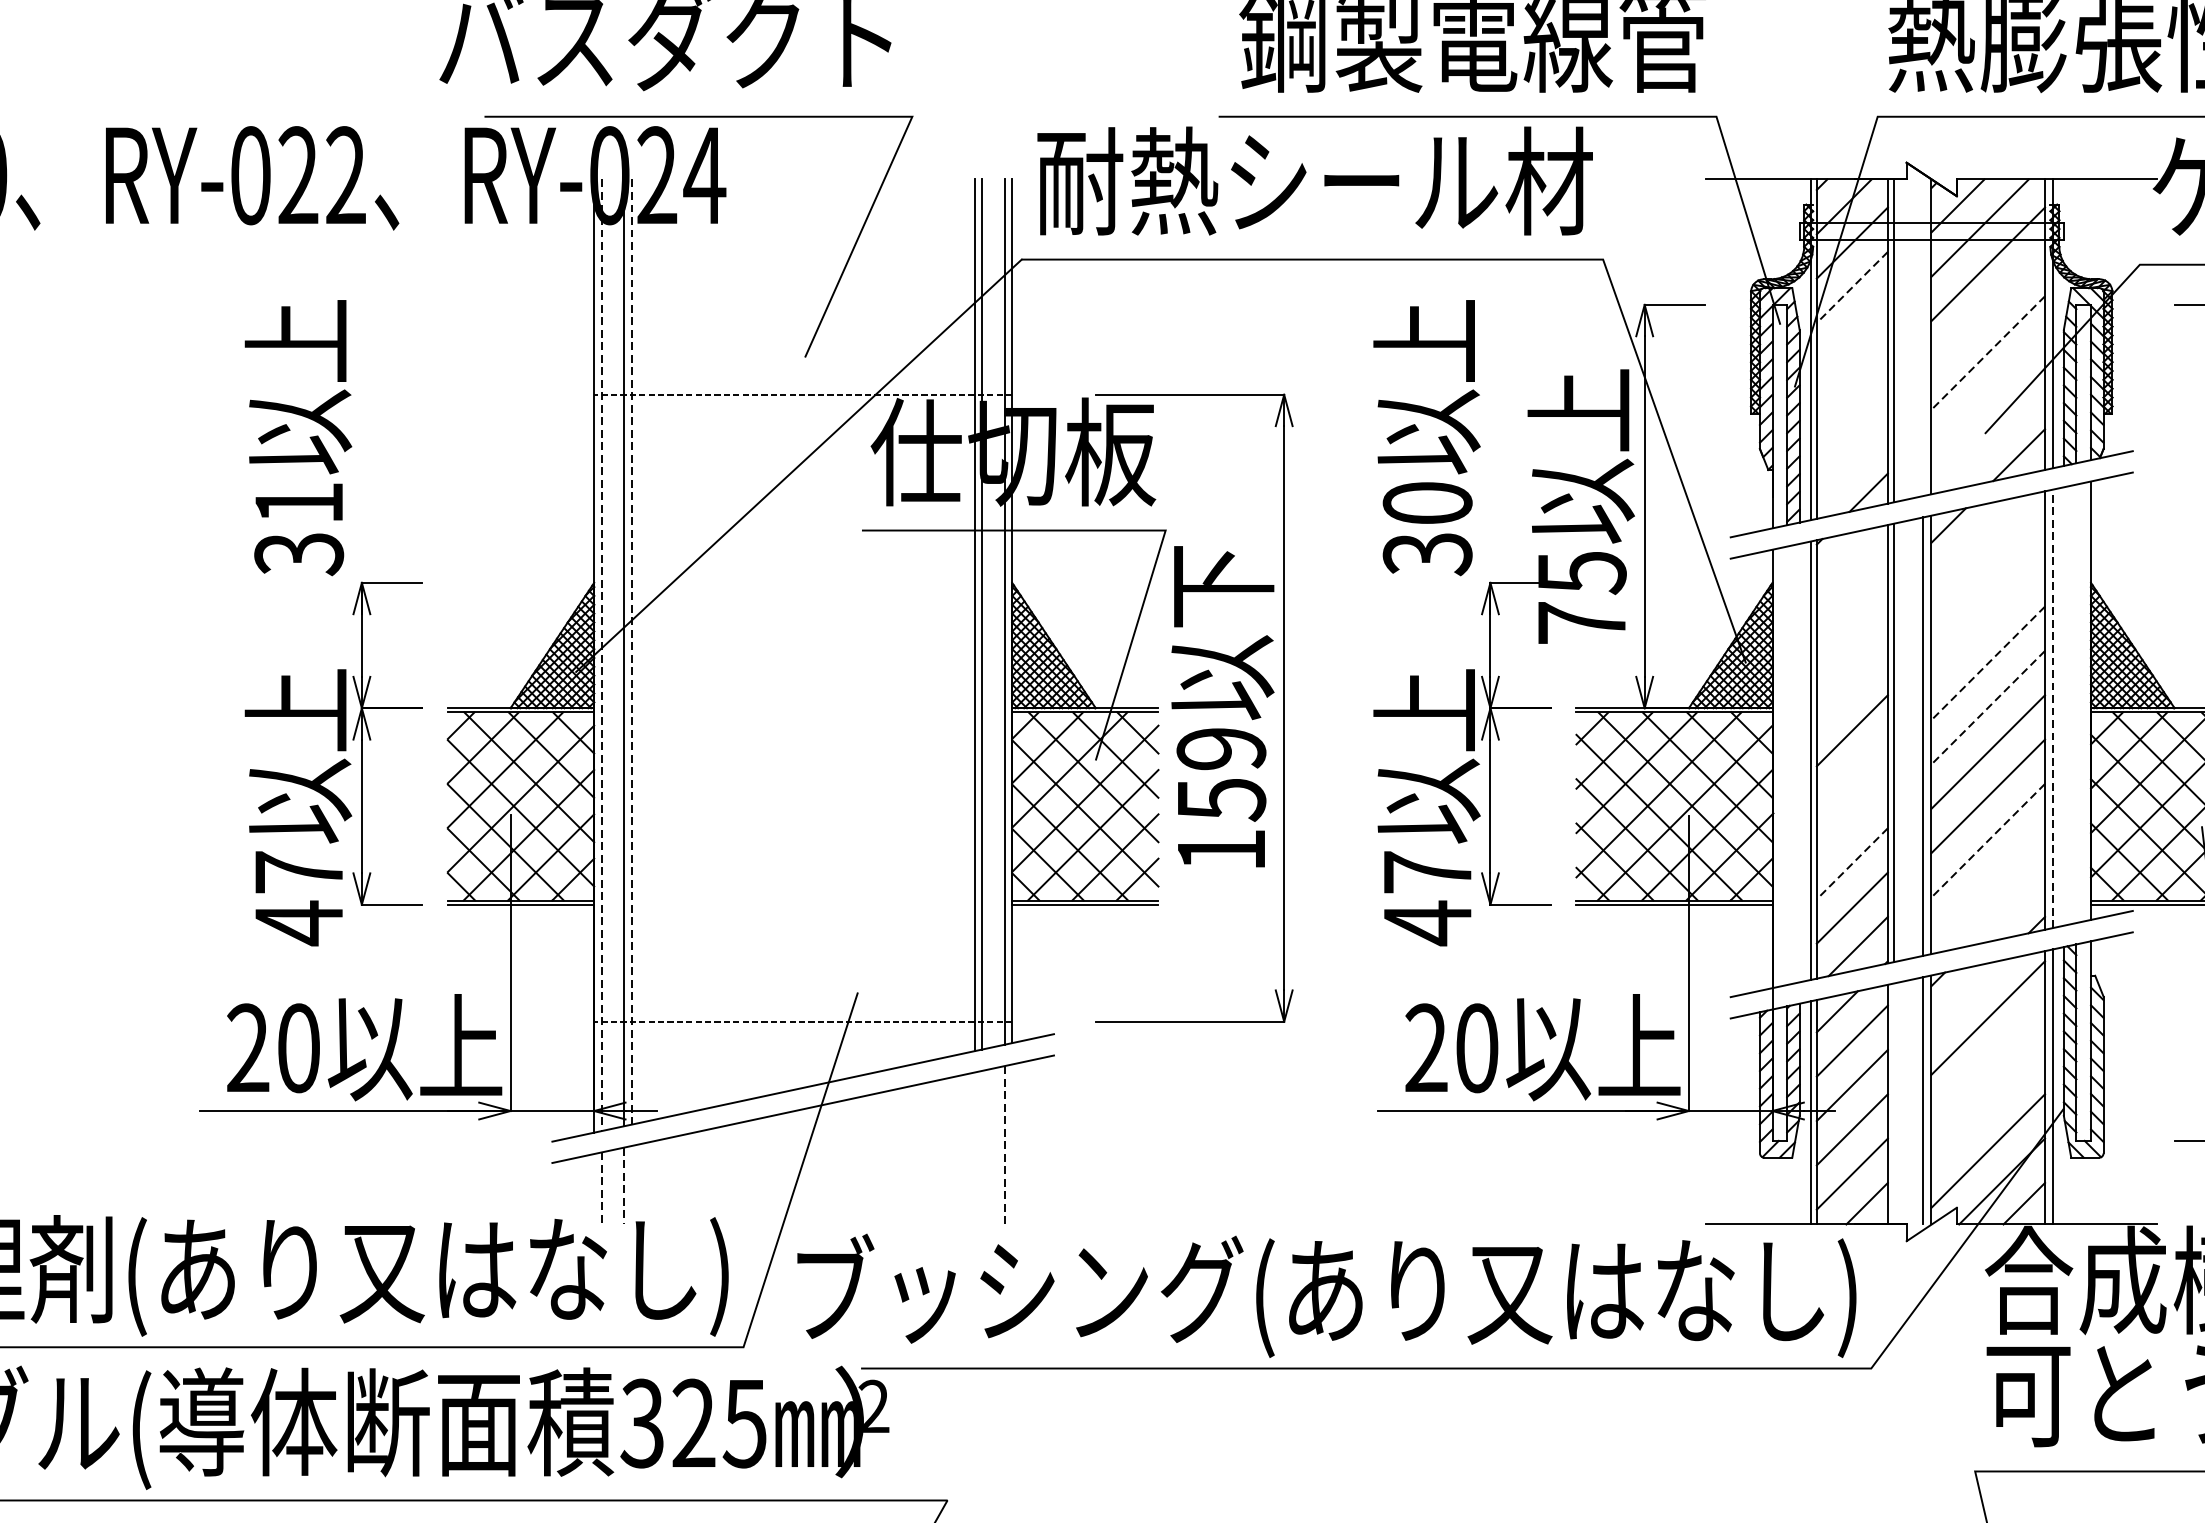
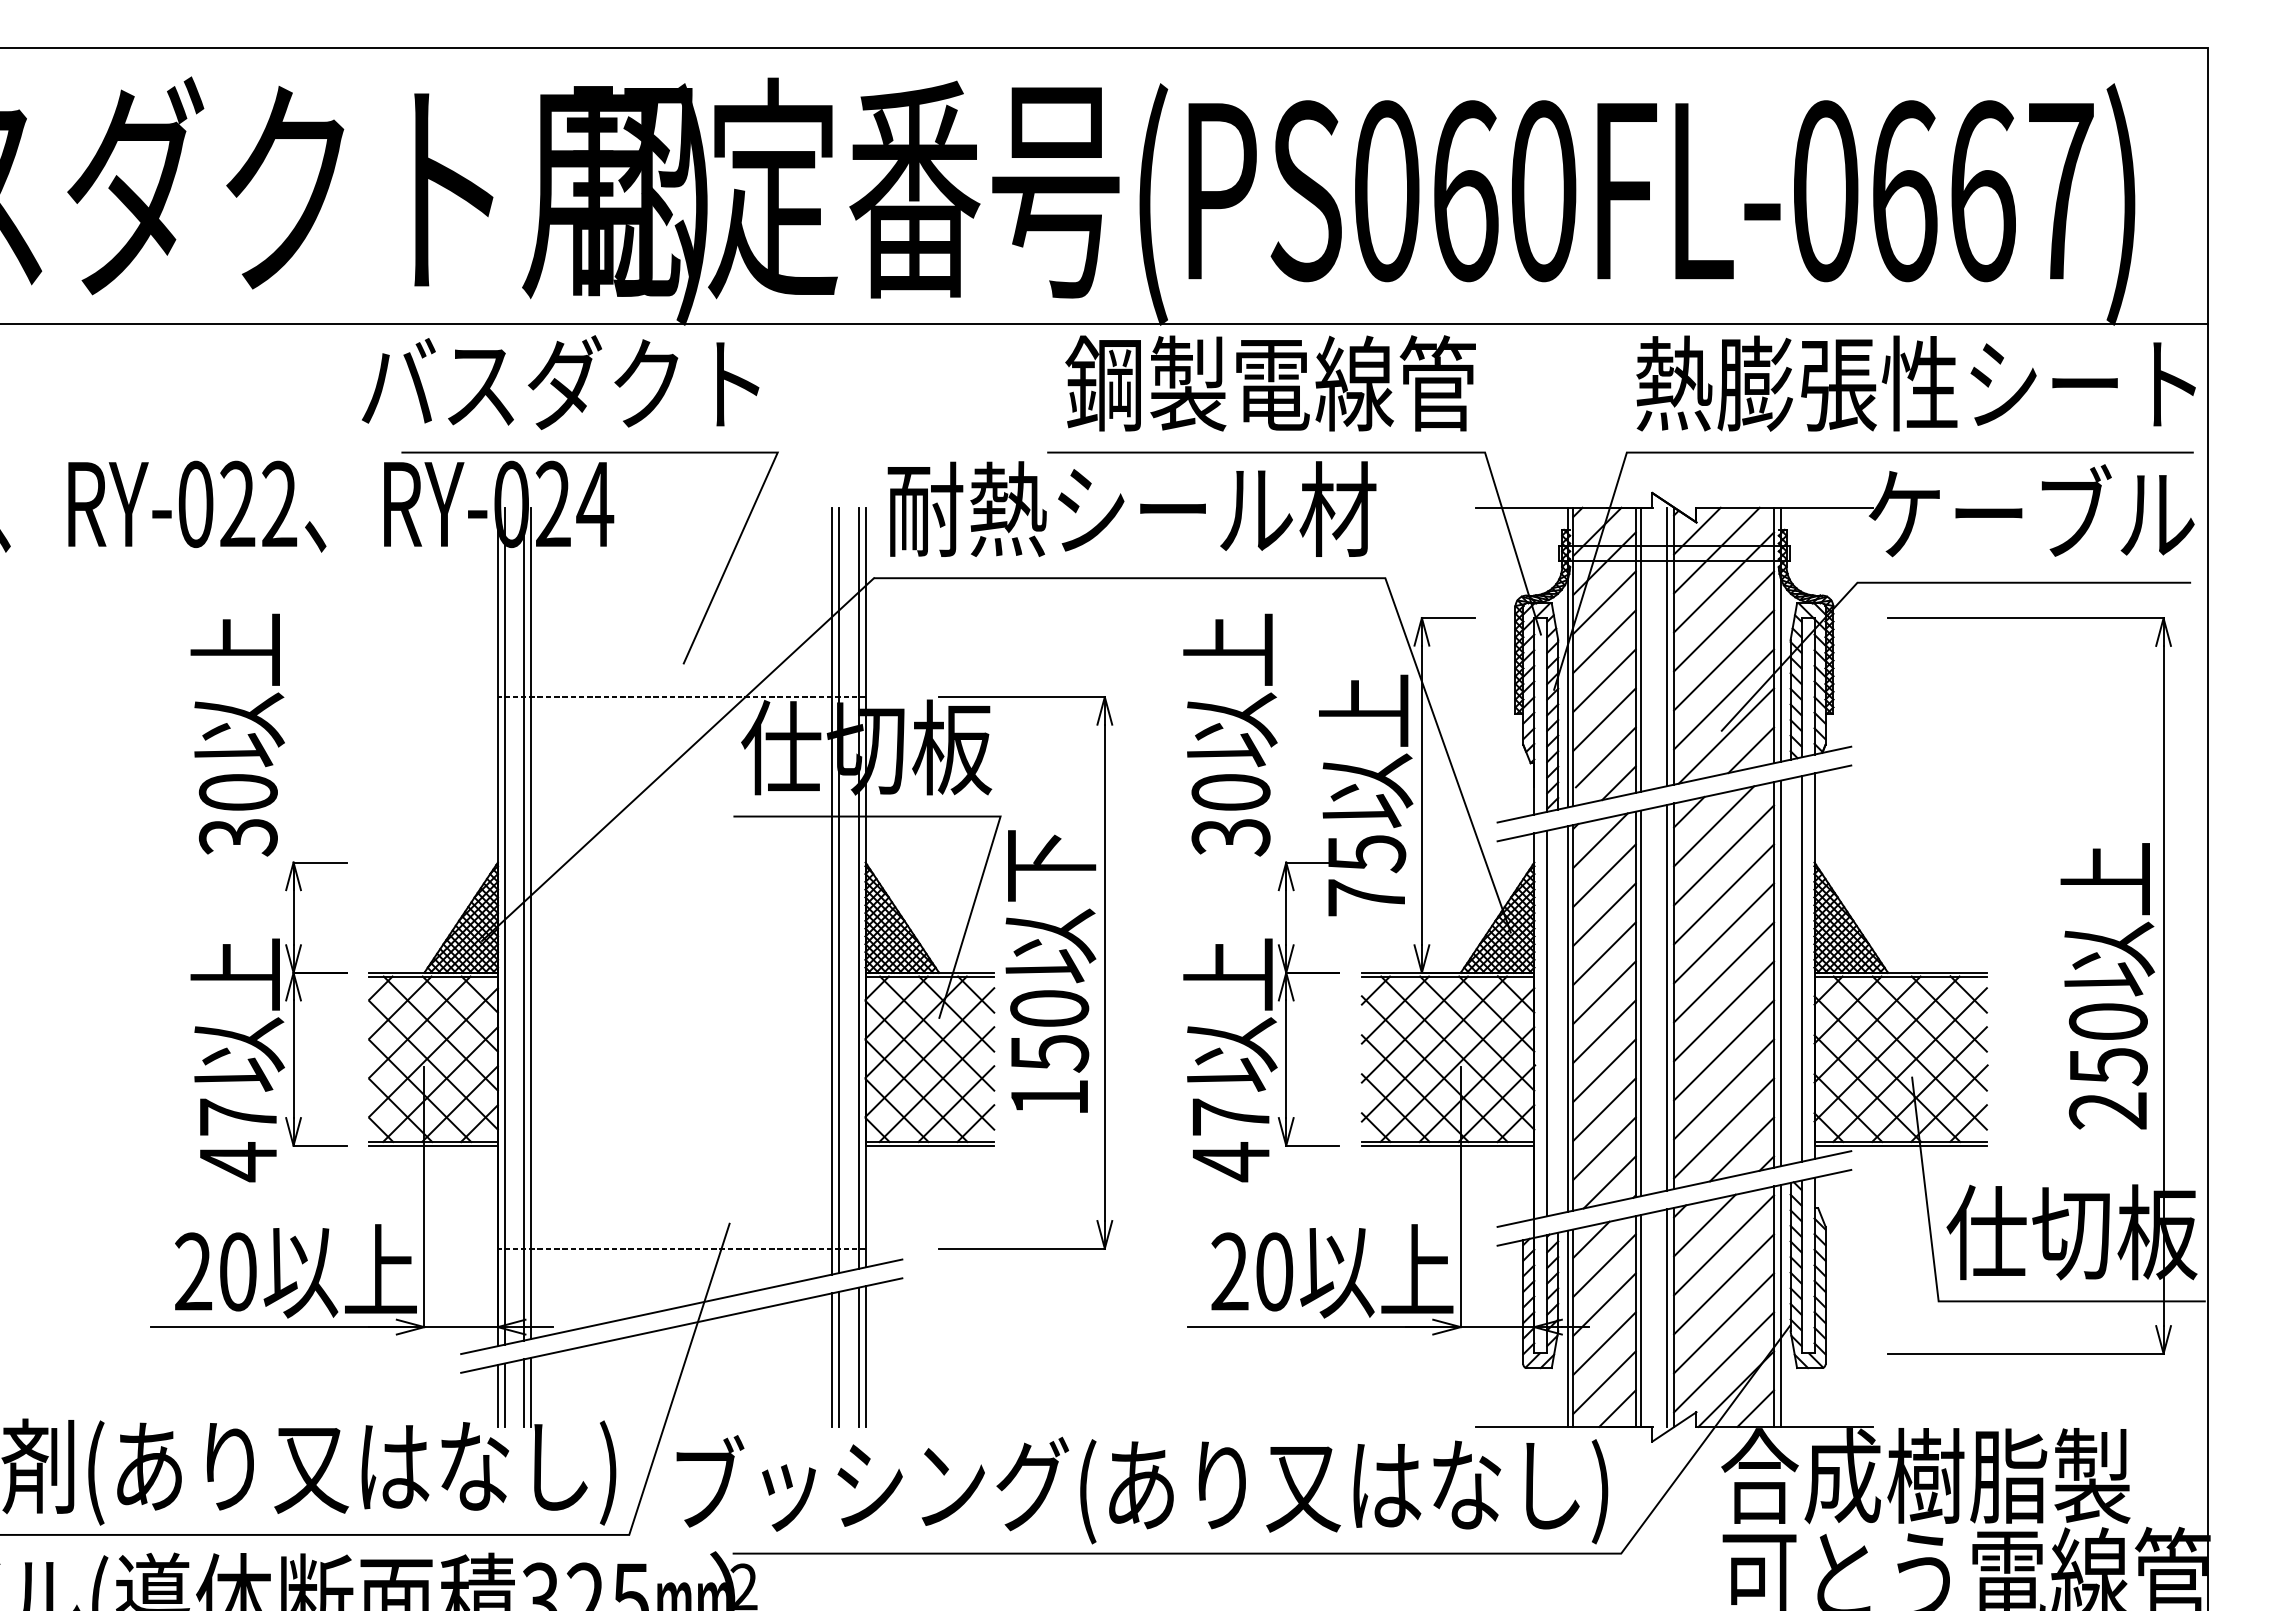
line: (1852, 288) -> (1604, 603), dashed -> solid
line: (1988, 308) -> (1724, 621), added
line: (1852, 331) -> (1604, 641), added
line: (1923, 337) -> (1667, 646), added
line: (1988, 353) -> (1724, 660), dashed -> solid
line: (1852, 375) -> (1604, 680), added
line: (1988, 397) -> (1724, 699), added
line: (1852, 420) -> (1604, 719), added
line: (1990, 438) -> (1726, 735), added
line: (1853, 463) -> (1605, 757), added
text: (298, 503) -> (237, 792), 31 -> 30
line: (1977, 541) -> (1714, 826), added
line: (1847, 557) -> (1600, 840), added
line: (1988, 574) -> (1724, 855), added
line: (1852, 597) -> (1604, 875), added
line: (1988, 619) -> (1724, 894), added
line: (1852, 641) -> (1604, 914), added
line: (632, 652) -> (531, 923), dashed -> solid
line: (601, 655) -> (504, 926), dashed -> solid
line: (1988, 663) -> (1724, 933), dashed -> solid
line: (1852, 686) -> (1604, 953), added
line: (2076, 703) -> (1801, 968), added
line: (1988, 707) -> (1724, 972), dashed -> solid
line: (2053, 708) -> (1781, 973), dashed -> solid
text: (1221, 748) -> (1049, 1008), 159 -> 150
line: (1787, 765) -> (1547, 1023), added
line: (1852, 774) -> (1604, 1031), added
line: (1852, 819) -> (1604, 1070), added
line: (1988, 840) -> (1724, 1089), dashed -> solid
line: (1852, 864) -> (1604, 1110), dashed -> solid
line: (1988, 885) -> (1724, 1128), added
line: (2009, 909) -> (1742, 1149), added
line: (1965, 995) -> (1704, 1225), added
line: (1988, 1062) -> (1724, 1284), added
line: (1894, 1103) -> (1641, 1320), added
line: (1988, 1106) -> (1724, 1323), added
line: (1012, 1144) -> (865, 1356), added
line: (1004, 1145) -> (858, 1357), dashed -> solid
line: (982, 1146) -> (839, 1358), added
line: (974, 1147) -> (832, 1359), added
line: (632, 1184) -> (531, 1391), added
line: (624, 1186) -> (524, 1393), dashed -> solid
line: (593, 1188) -> (497, 1395), added
line: (601, 1188) -> (504, 1395), dashed -> solid

